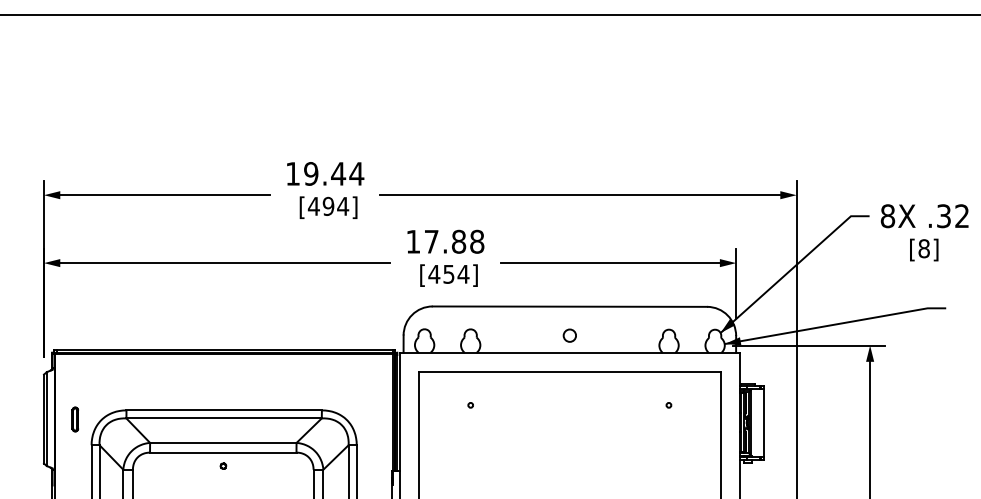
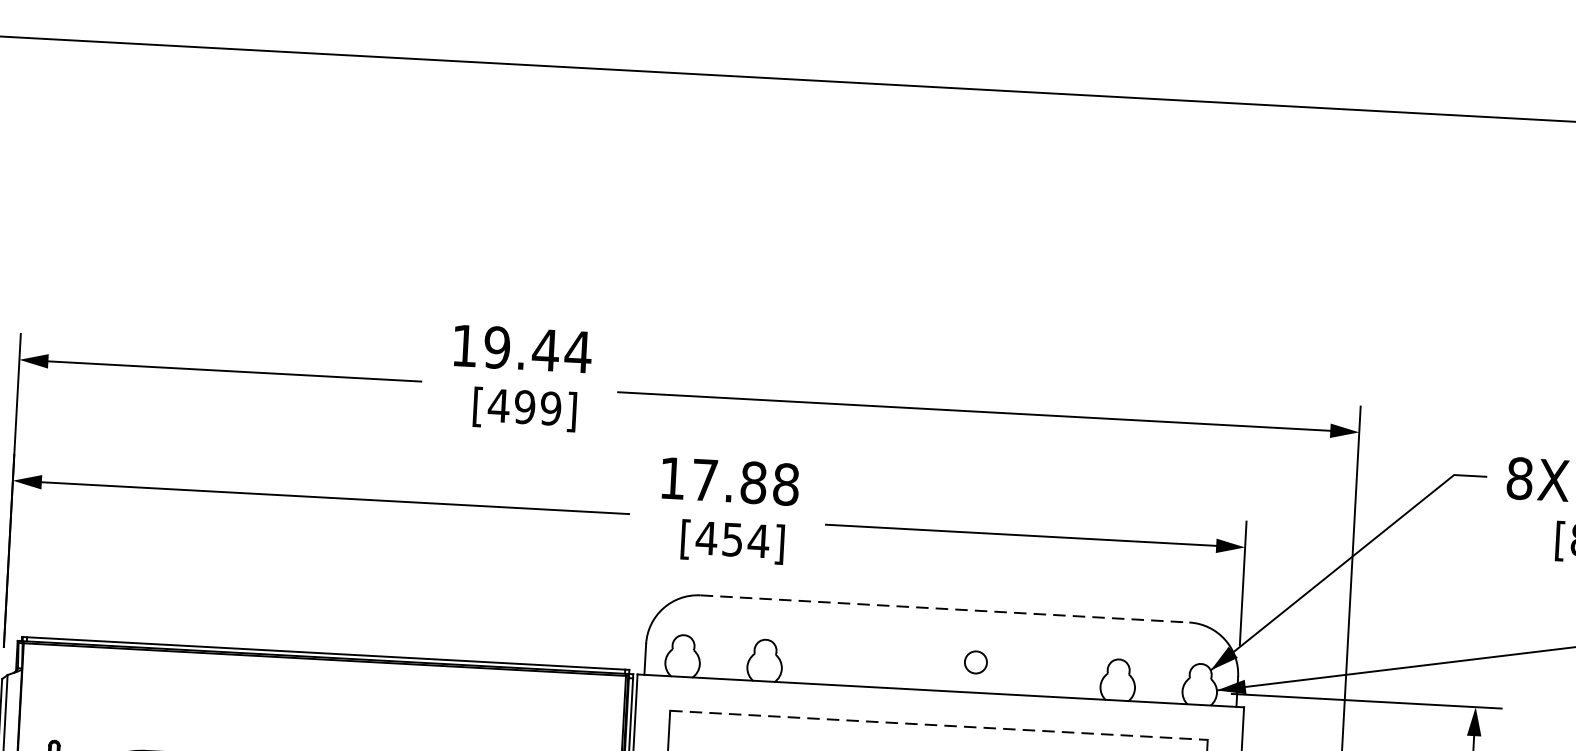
text: (343, 205) -> (551, 406), [494] -> [499]
line: (570, 306) -> (946, 608), solid -> dashed
circle: (569, 335) -> (975, 662), moved
line: (570, 372) -> (939, 726), solid -> dashed

